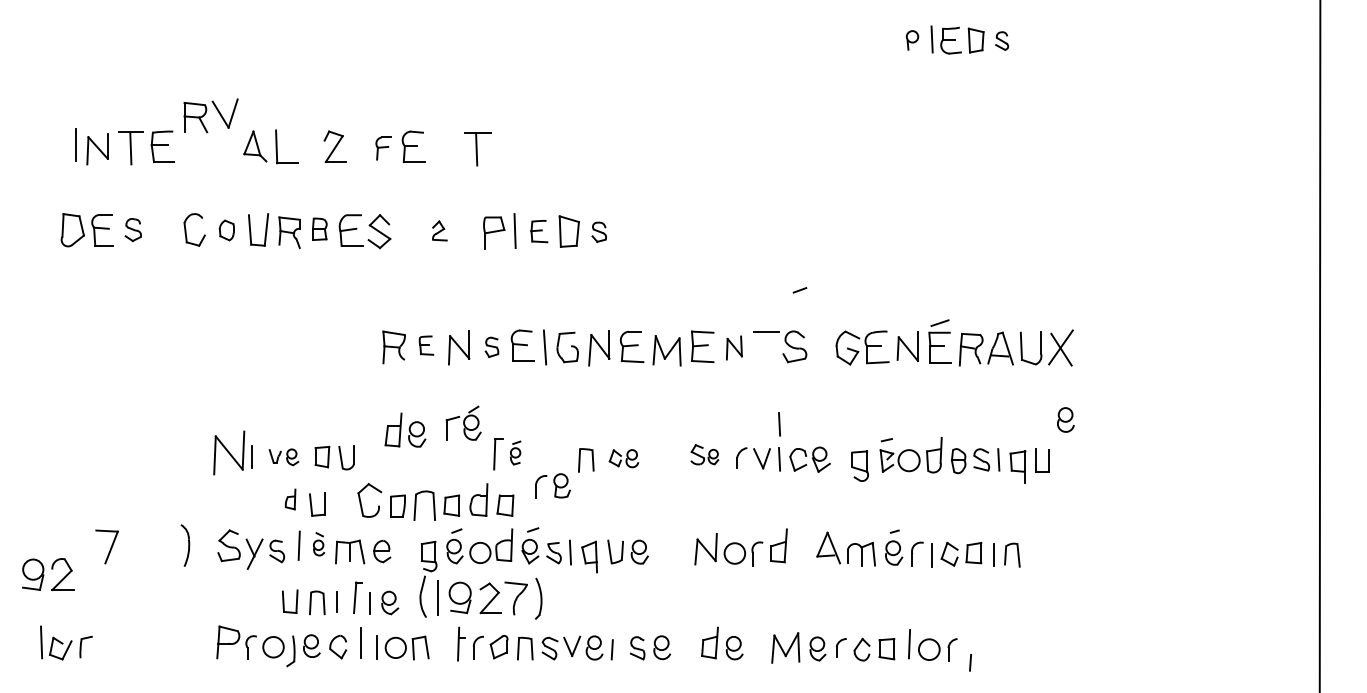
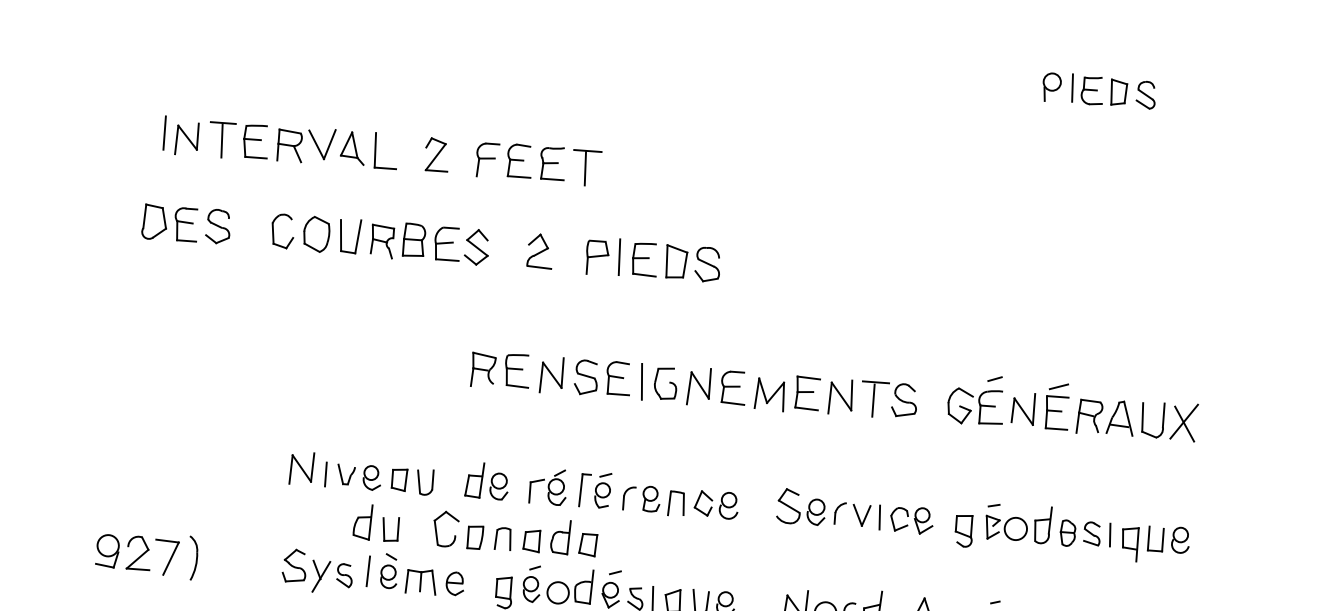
part: (912, 40) -> (1051, 87), size x1.43
part: (1001, 40) -> (1145, 94), size x1.43
part: (210, 115) -> (305, 144), moved
part: (445, 146) -> (552, 162), added
part: (383, 148) -> (487, 160), size x1.43
part: (133, 229) -> (218, 226), size x1.43
part: (319, 229) -> (414, 240), size x1.43
part: (226, 230) -> (316, 234), size x1.67
part: (439, 230) -> (540, 250), size x1.67
part: (539, 231) -> (645, 259), size x1.43
part: (599, 232) -> (708, 265), size x1.67
line: (799, 290) -> (994, 379), moved
part: (426, 345) -> (517, 370), size x1.67
part: (491, 347) -> (585, 377), size x1.67
part: (734, 347) -> (841, 396), size x1.43
line: (765, 348) -> (873, 399), added
part: (1065, 419) -> (1180, 539), moved
part: (463, 422) -> (548, 485), moved
line: (779, 424) -> (882, 480), removed
part: (405, 429) -> (487, 480), moved
part: (515, 452) -> (602, 489), size x1.43
part: (228, 453) -> (301, 468), size x0.71
part: (704, 454) -> (801, 506), size x1.67
part: (283, 457) -> (358, 477), size x1.43
part: (623, 458) -> (715, 504), size x1.43
part: (552, 485) -> (641, 498), moved
part: (290, 499) -> (362, 522), size x1.67
part: (424, 505) -> (503, 538), size x0.71
part: (318, 544) -> (388, 571), size x1.43
part: (185, 545) -> (193, 558), moved
part: (48, 574) -> (123, 552), moved

